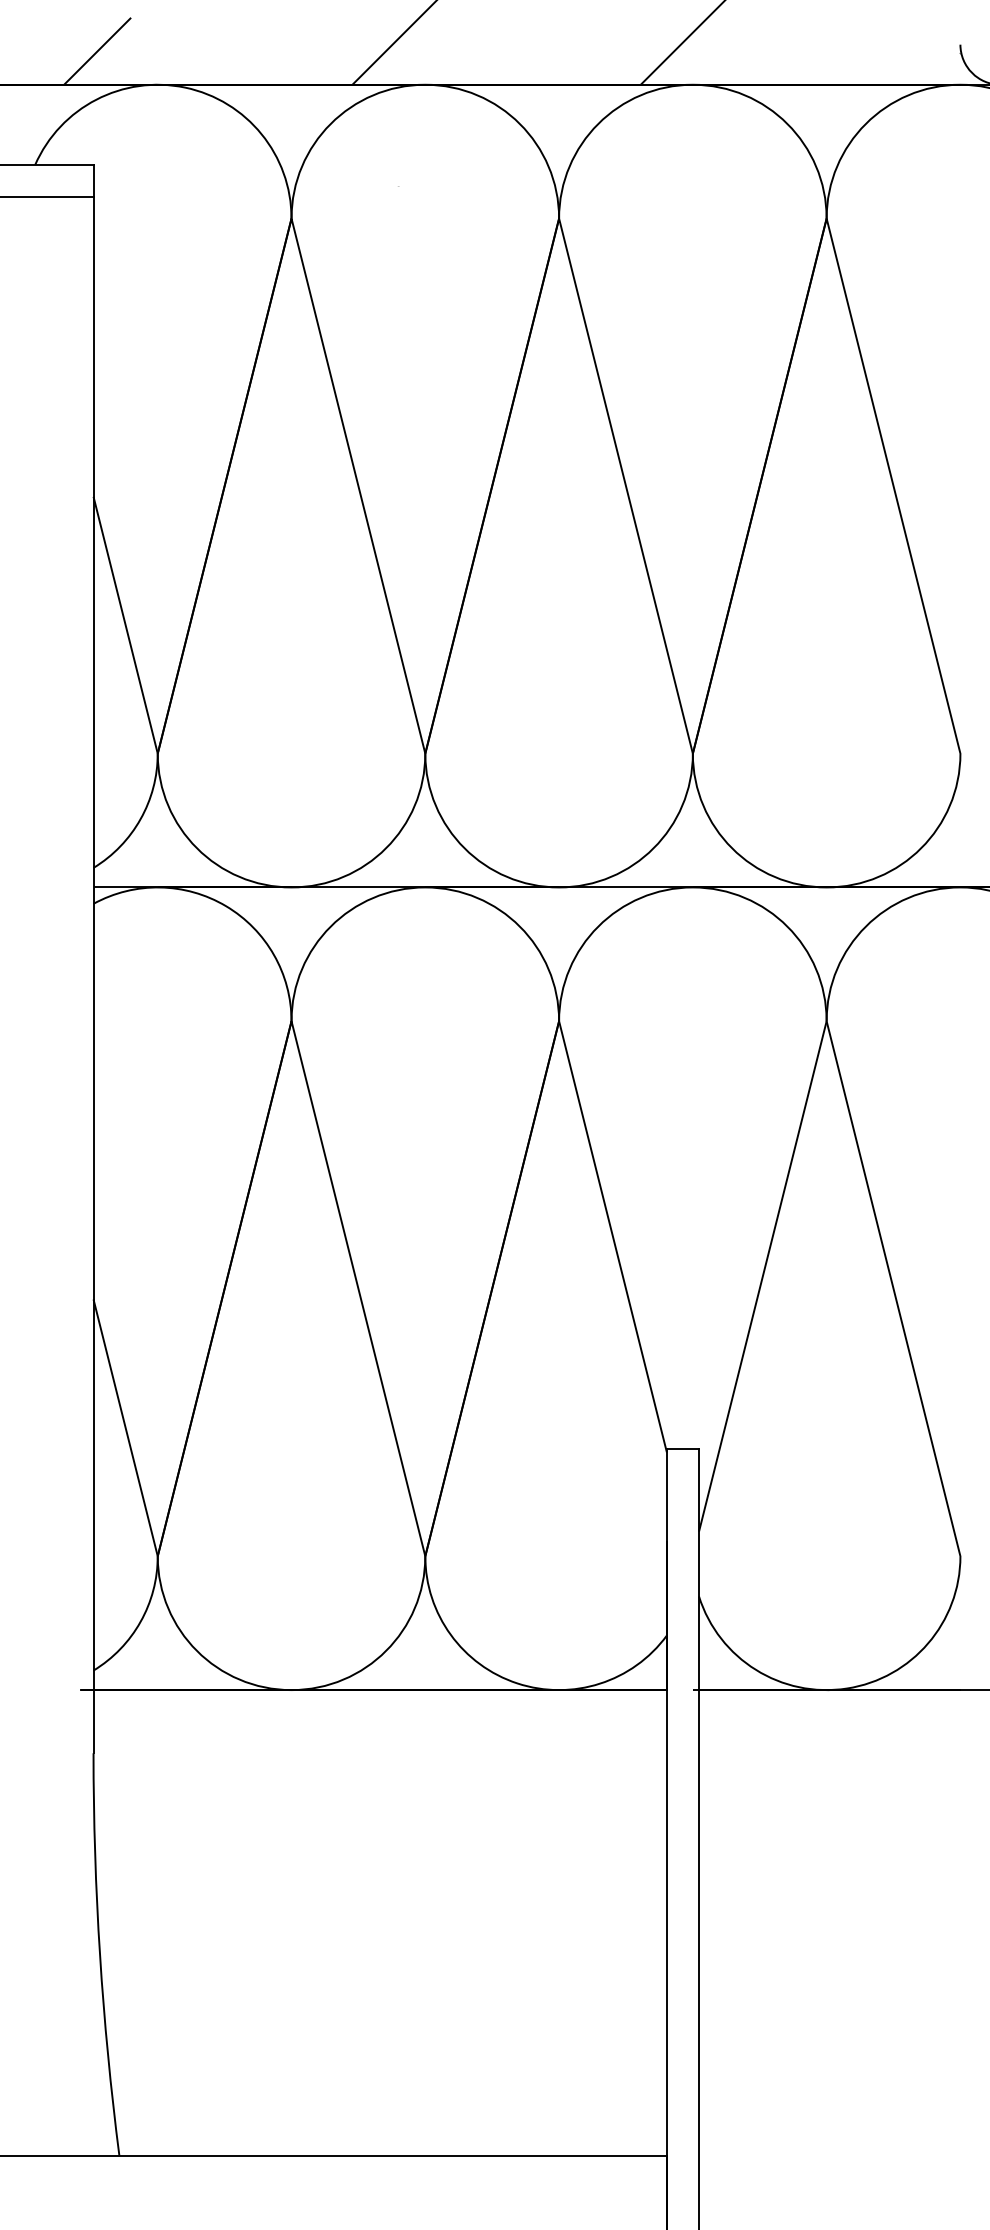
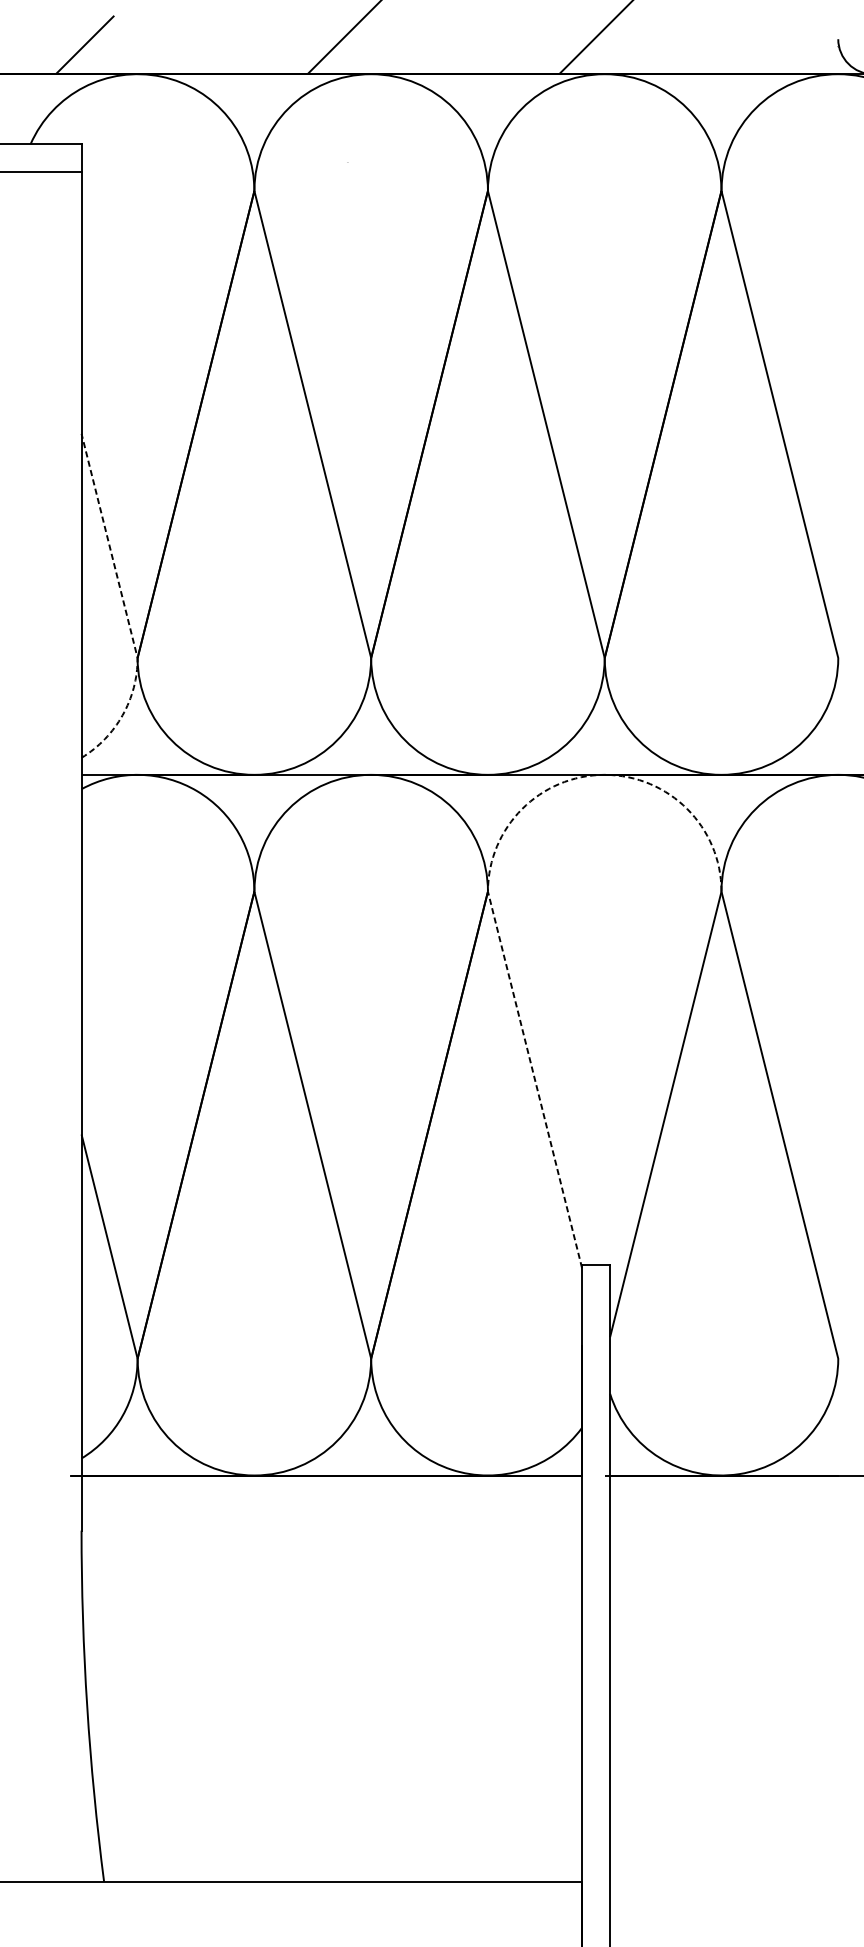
line: (144, 702) -> (126, 613), solid -> dashed
line: (562, 993) -> (490, 867), solid -> dashed

